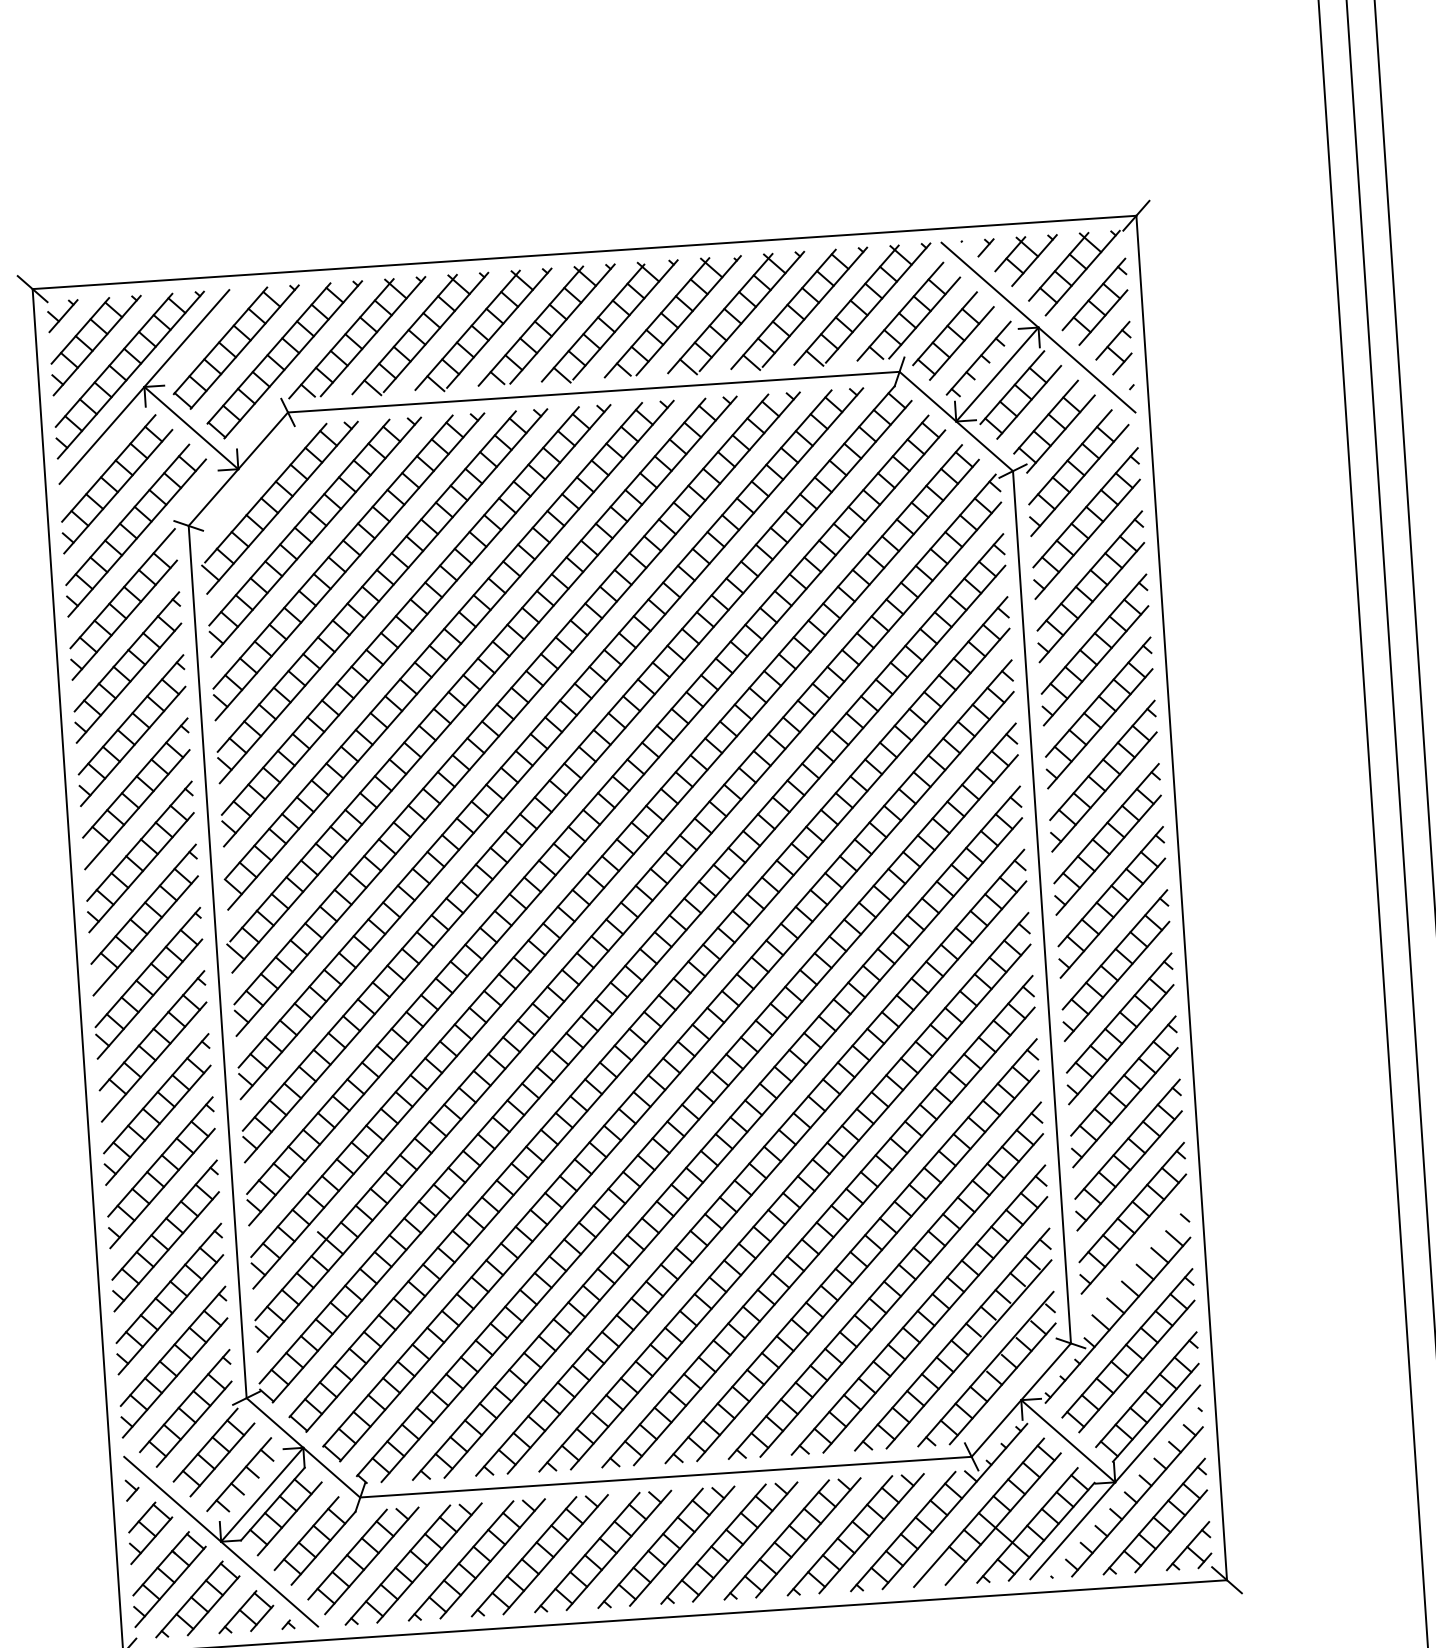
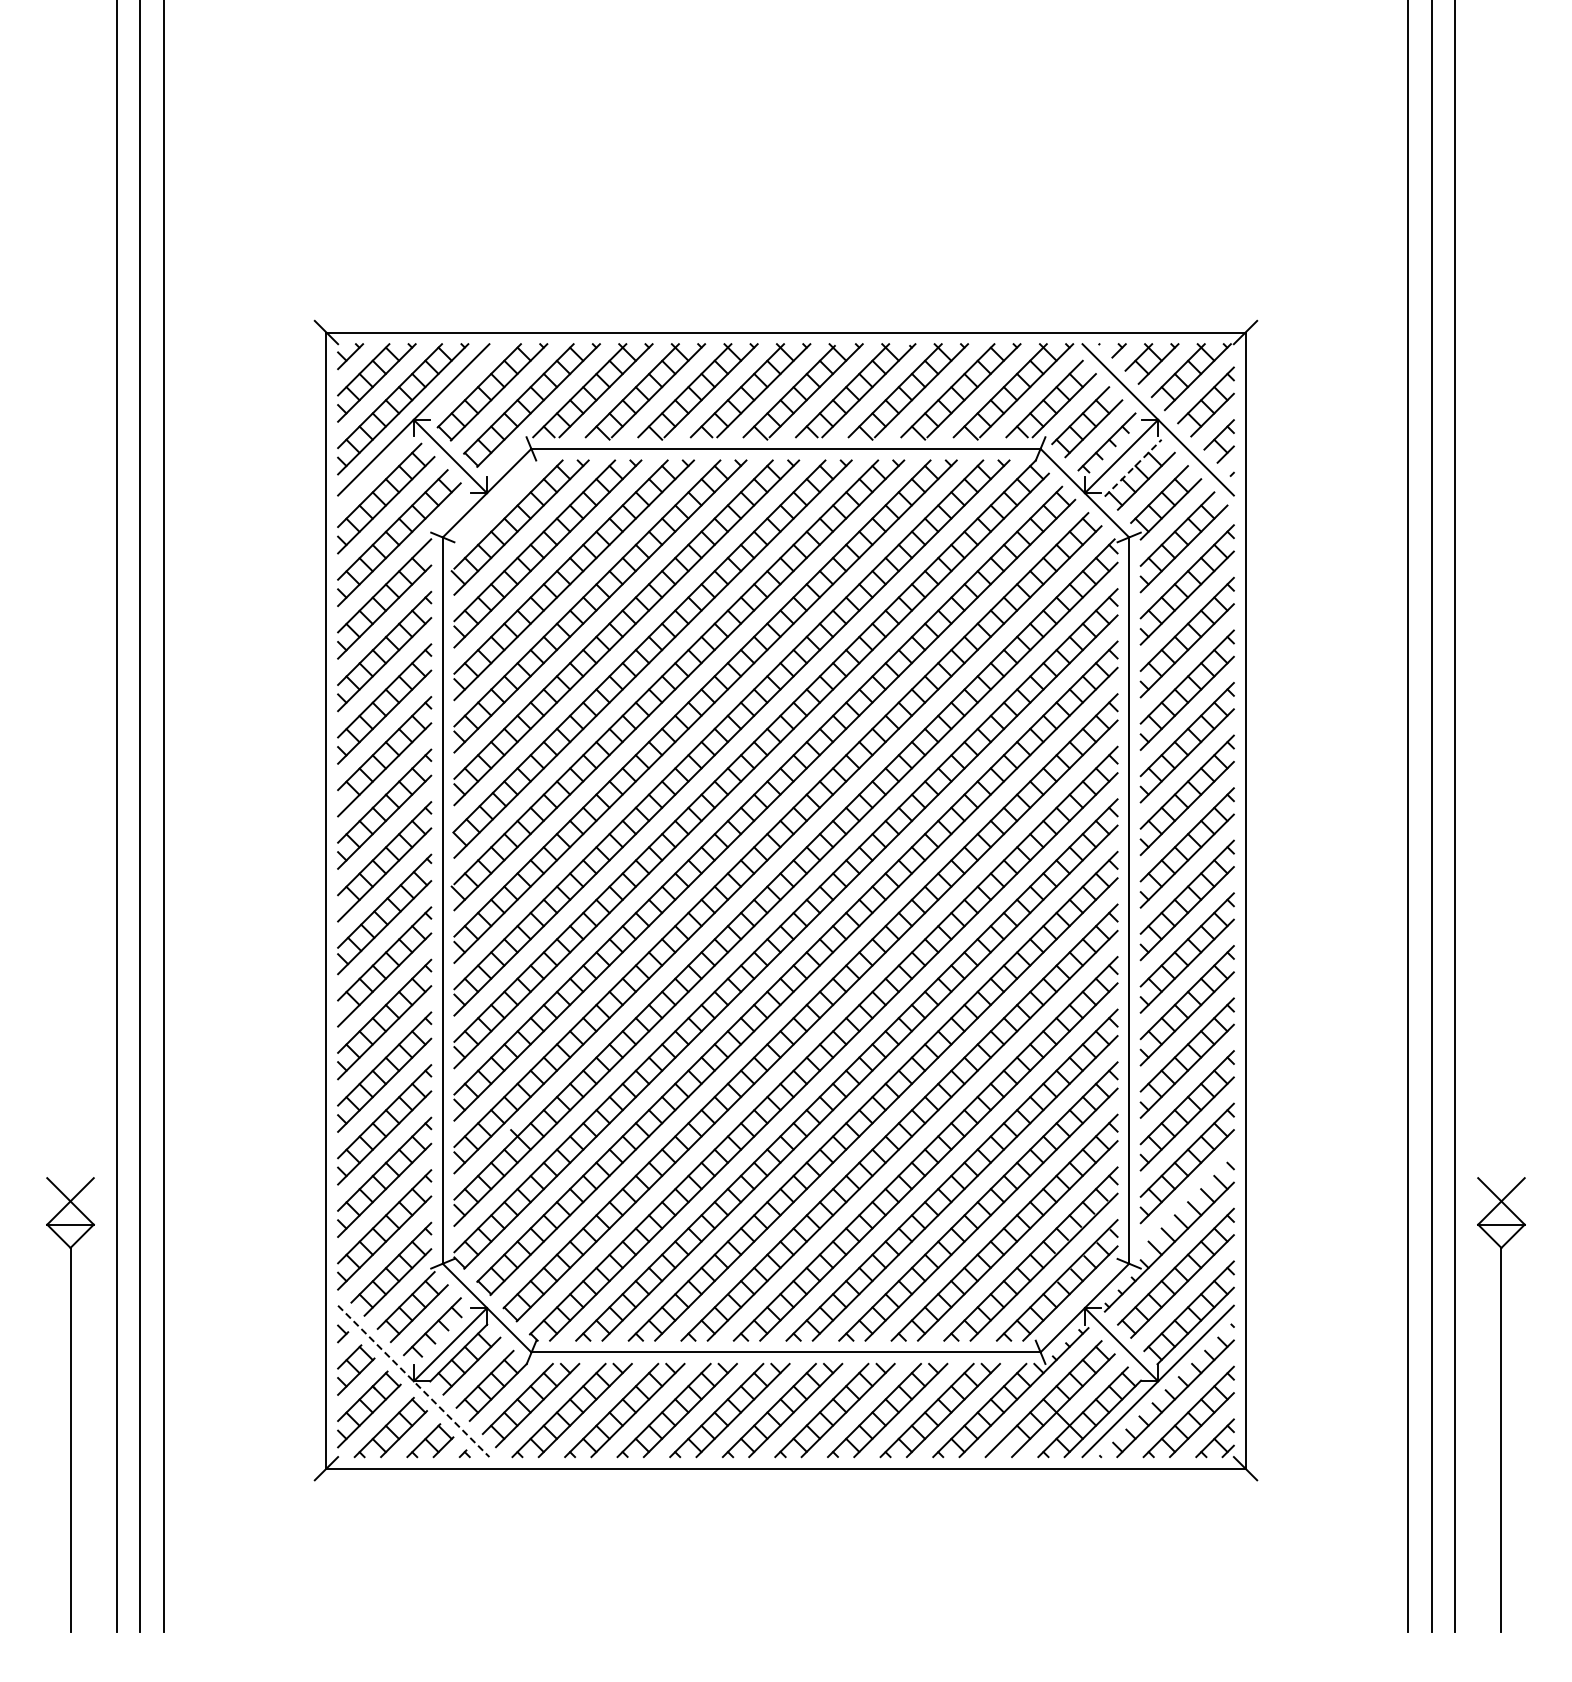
line: (1012, 386) -> (1133, 467), solid -> dashed
line: (222, 1541) -> (414, 1381), solid -> dashed

